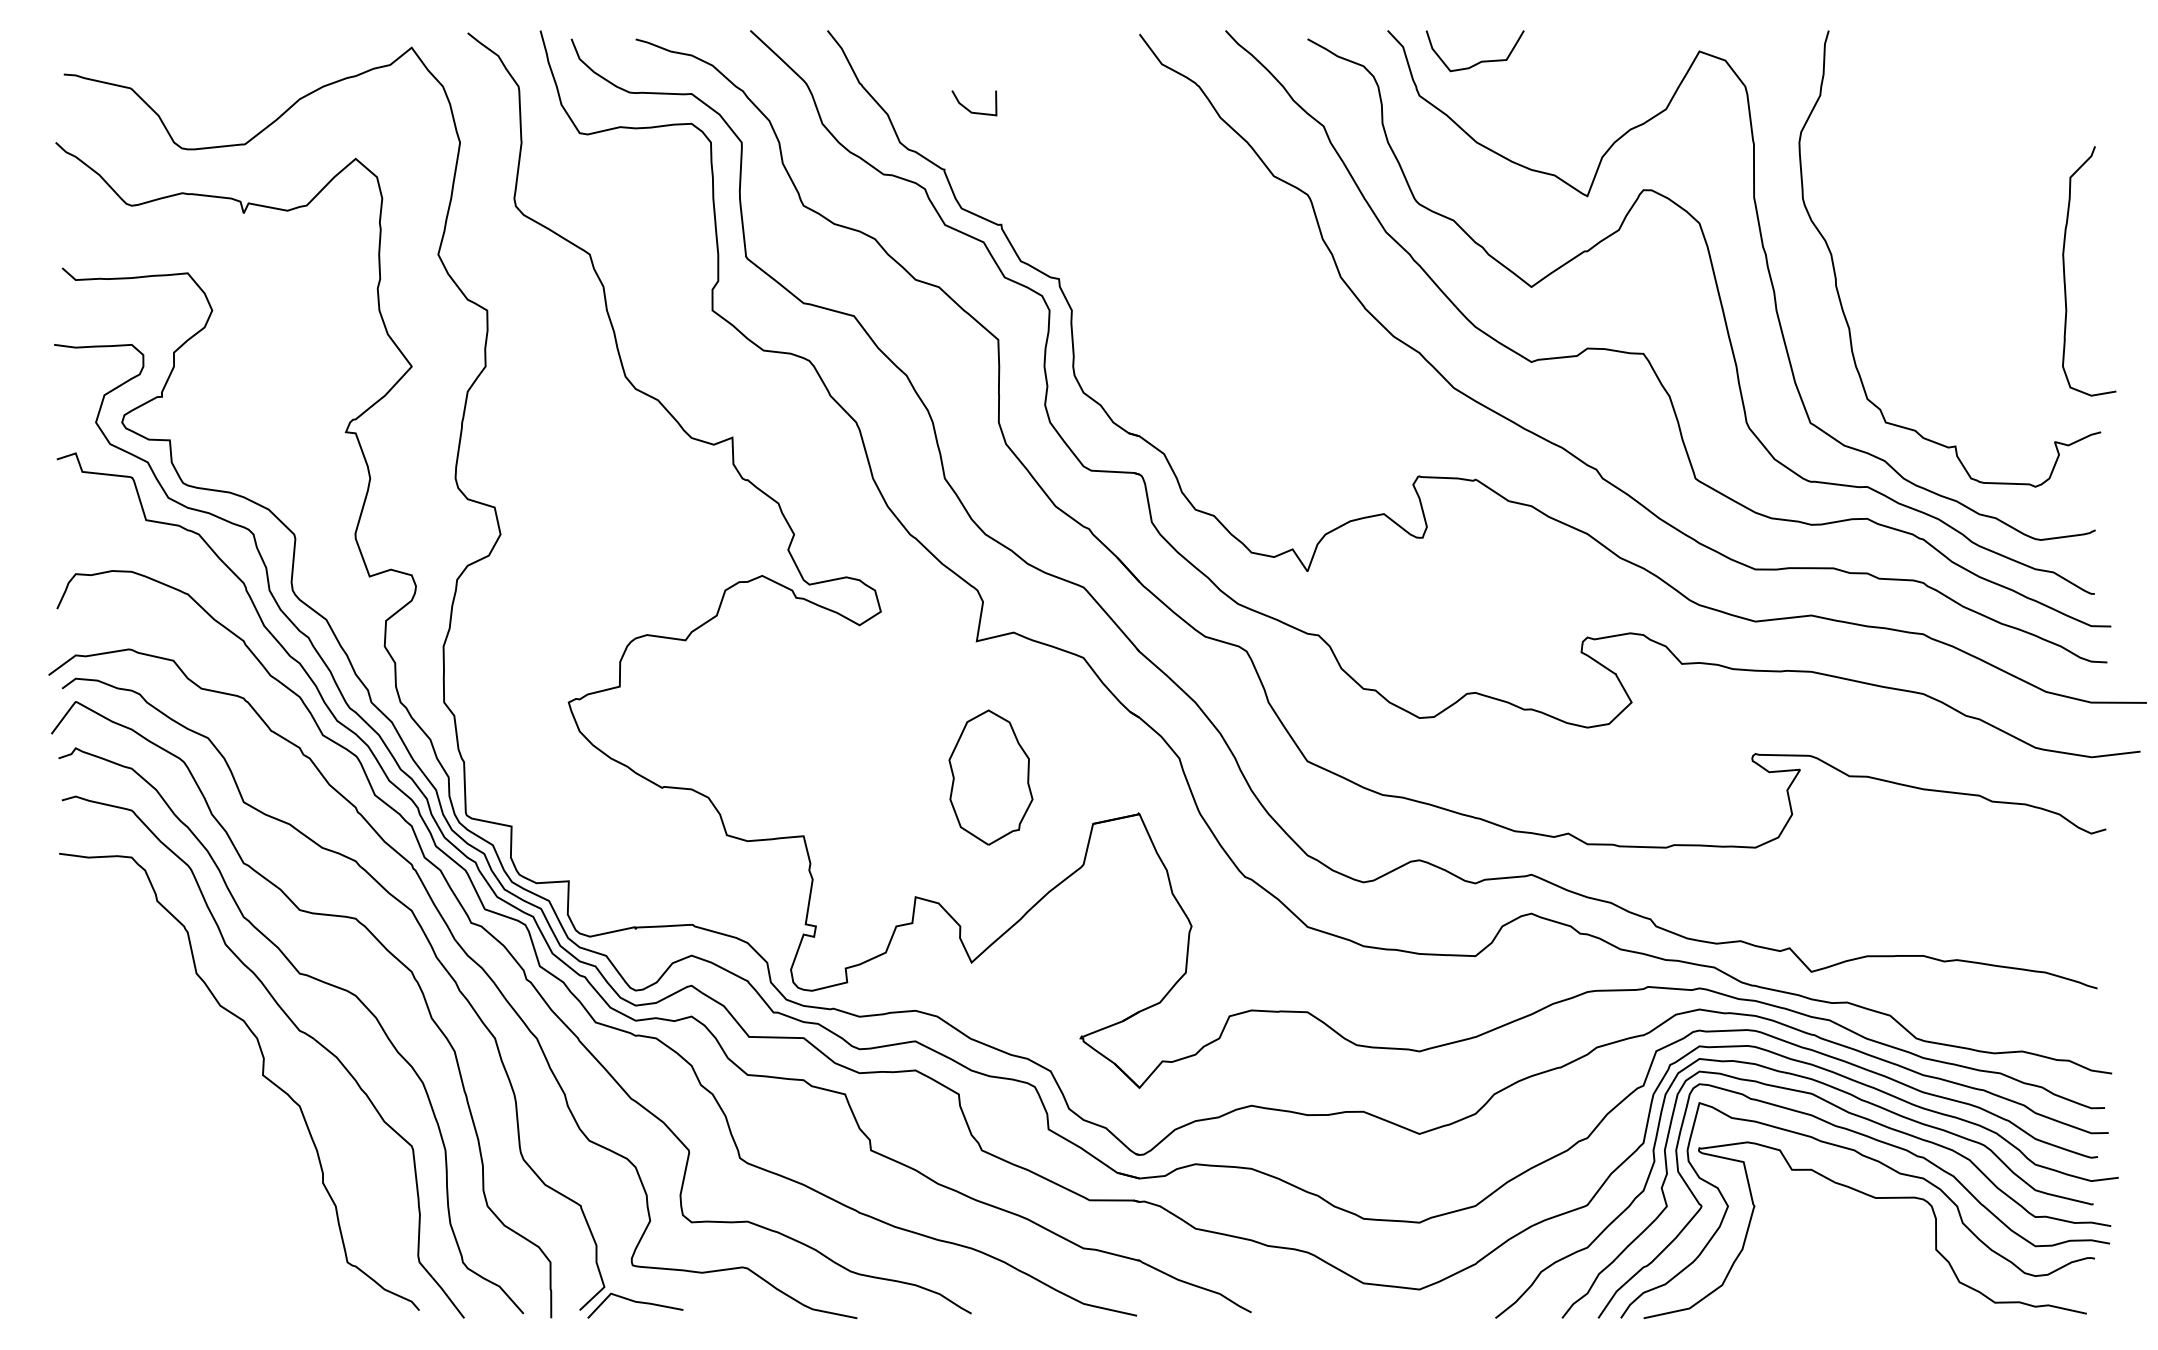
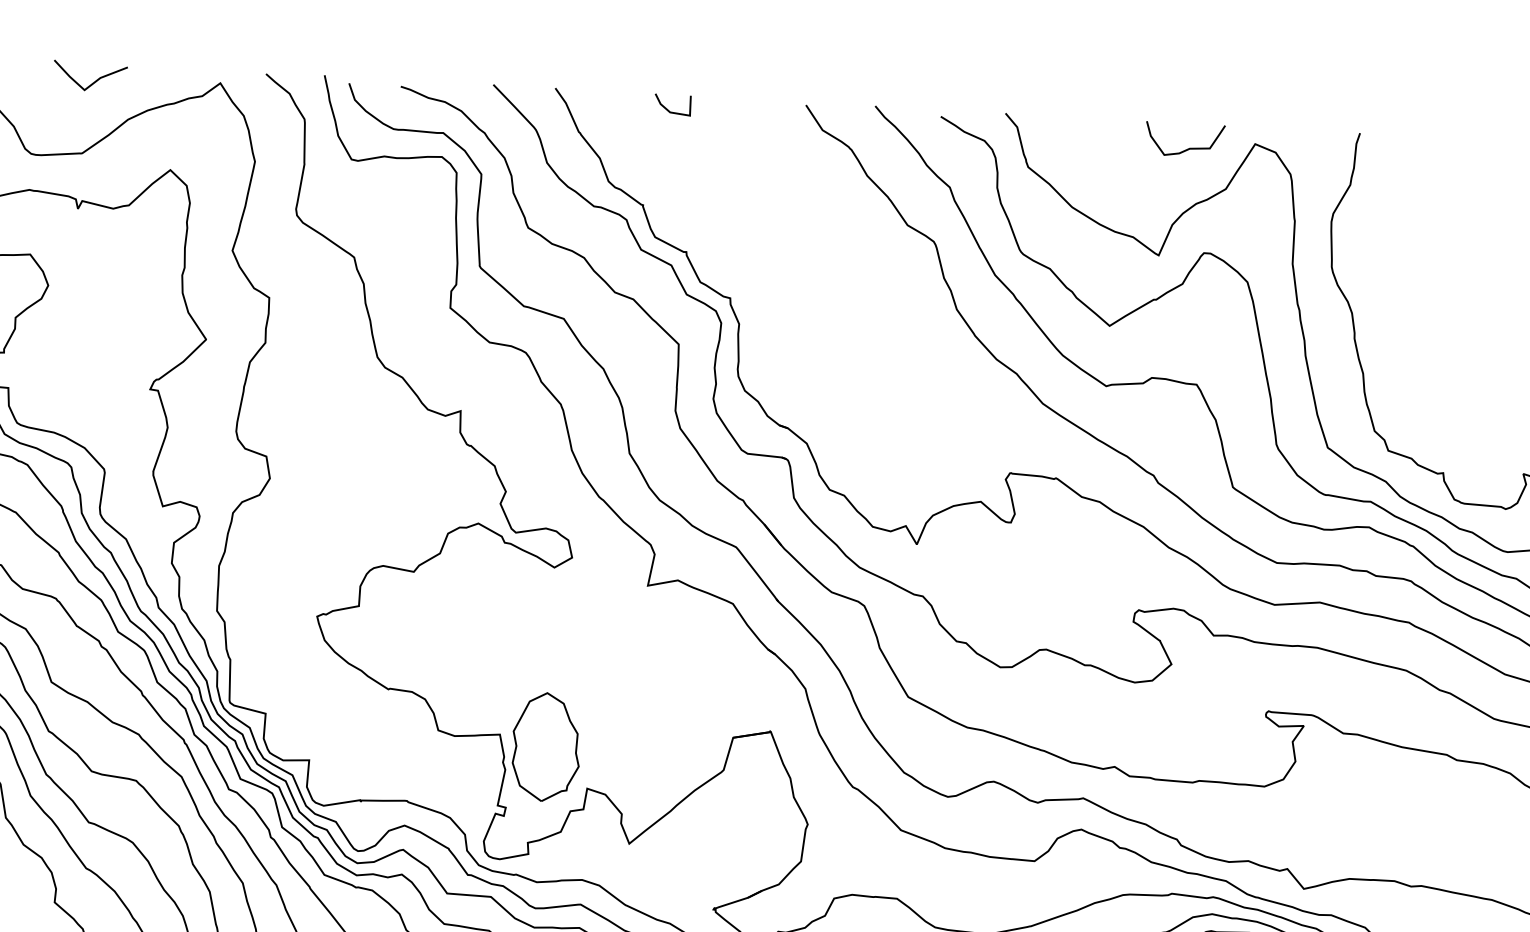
line: (255, 54) -> (94, 81), added
curve: (1479, 61) -> (1188, 148), moved
line: (969, 109) -> (668, 109), moved
part: (990, 777) -> (545, 747), moved

